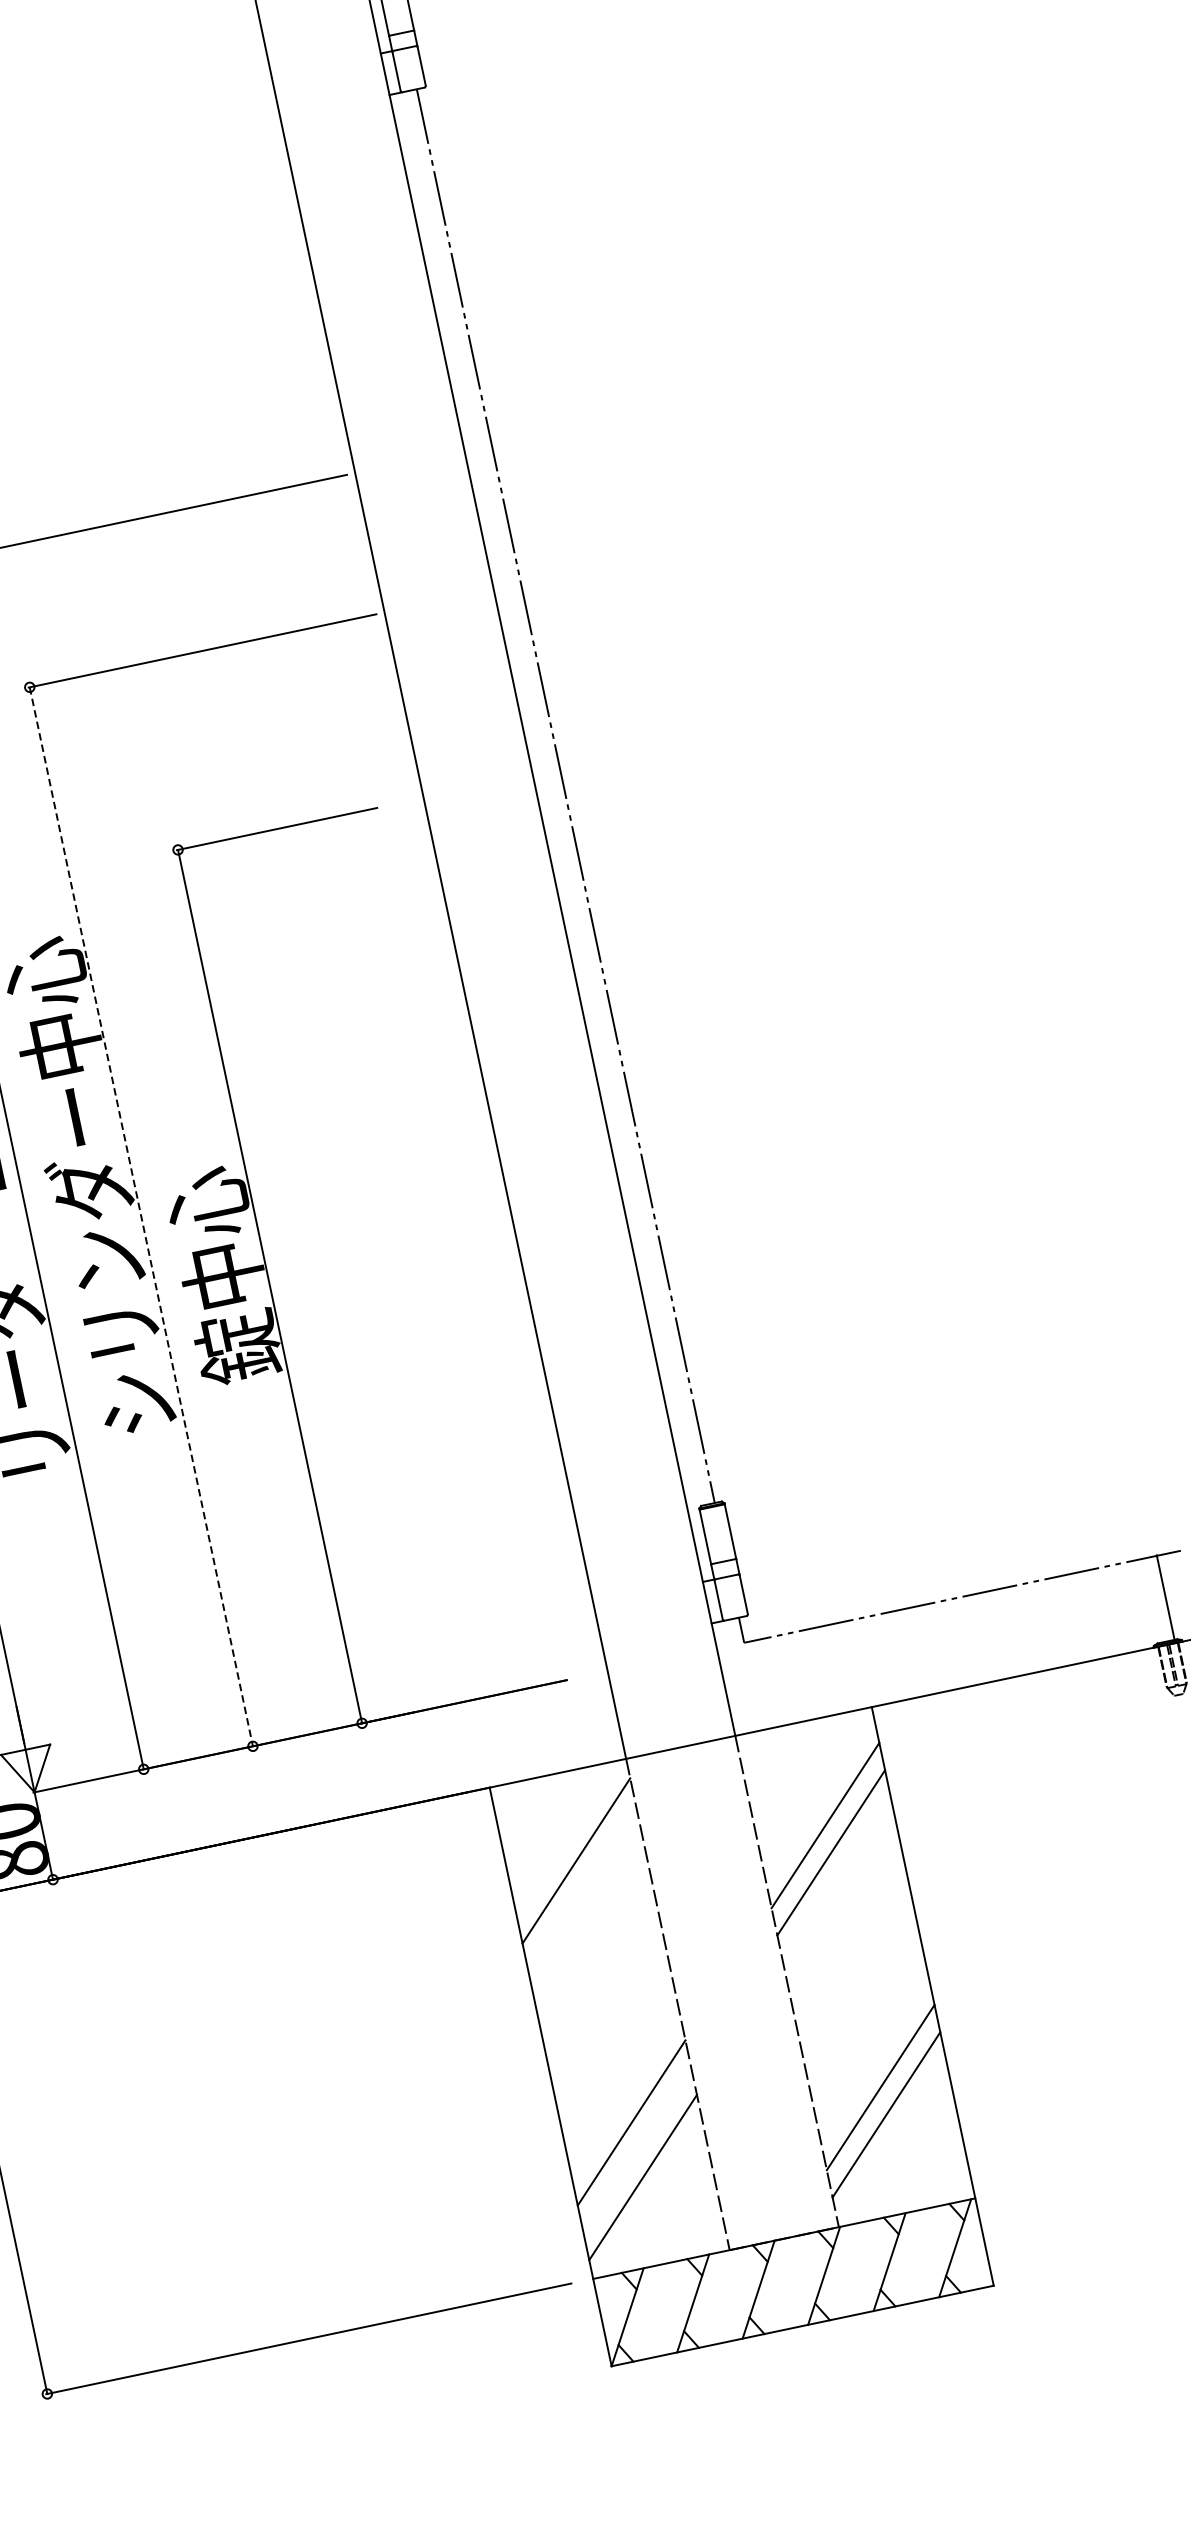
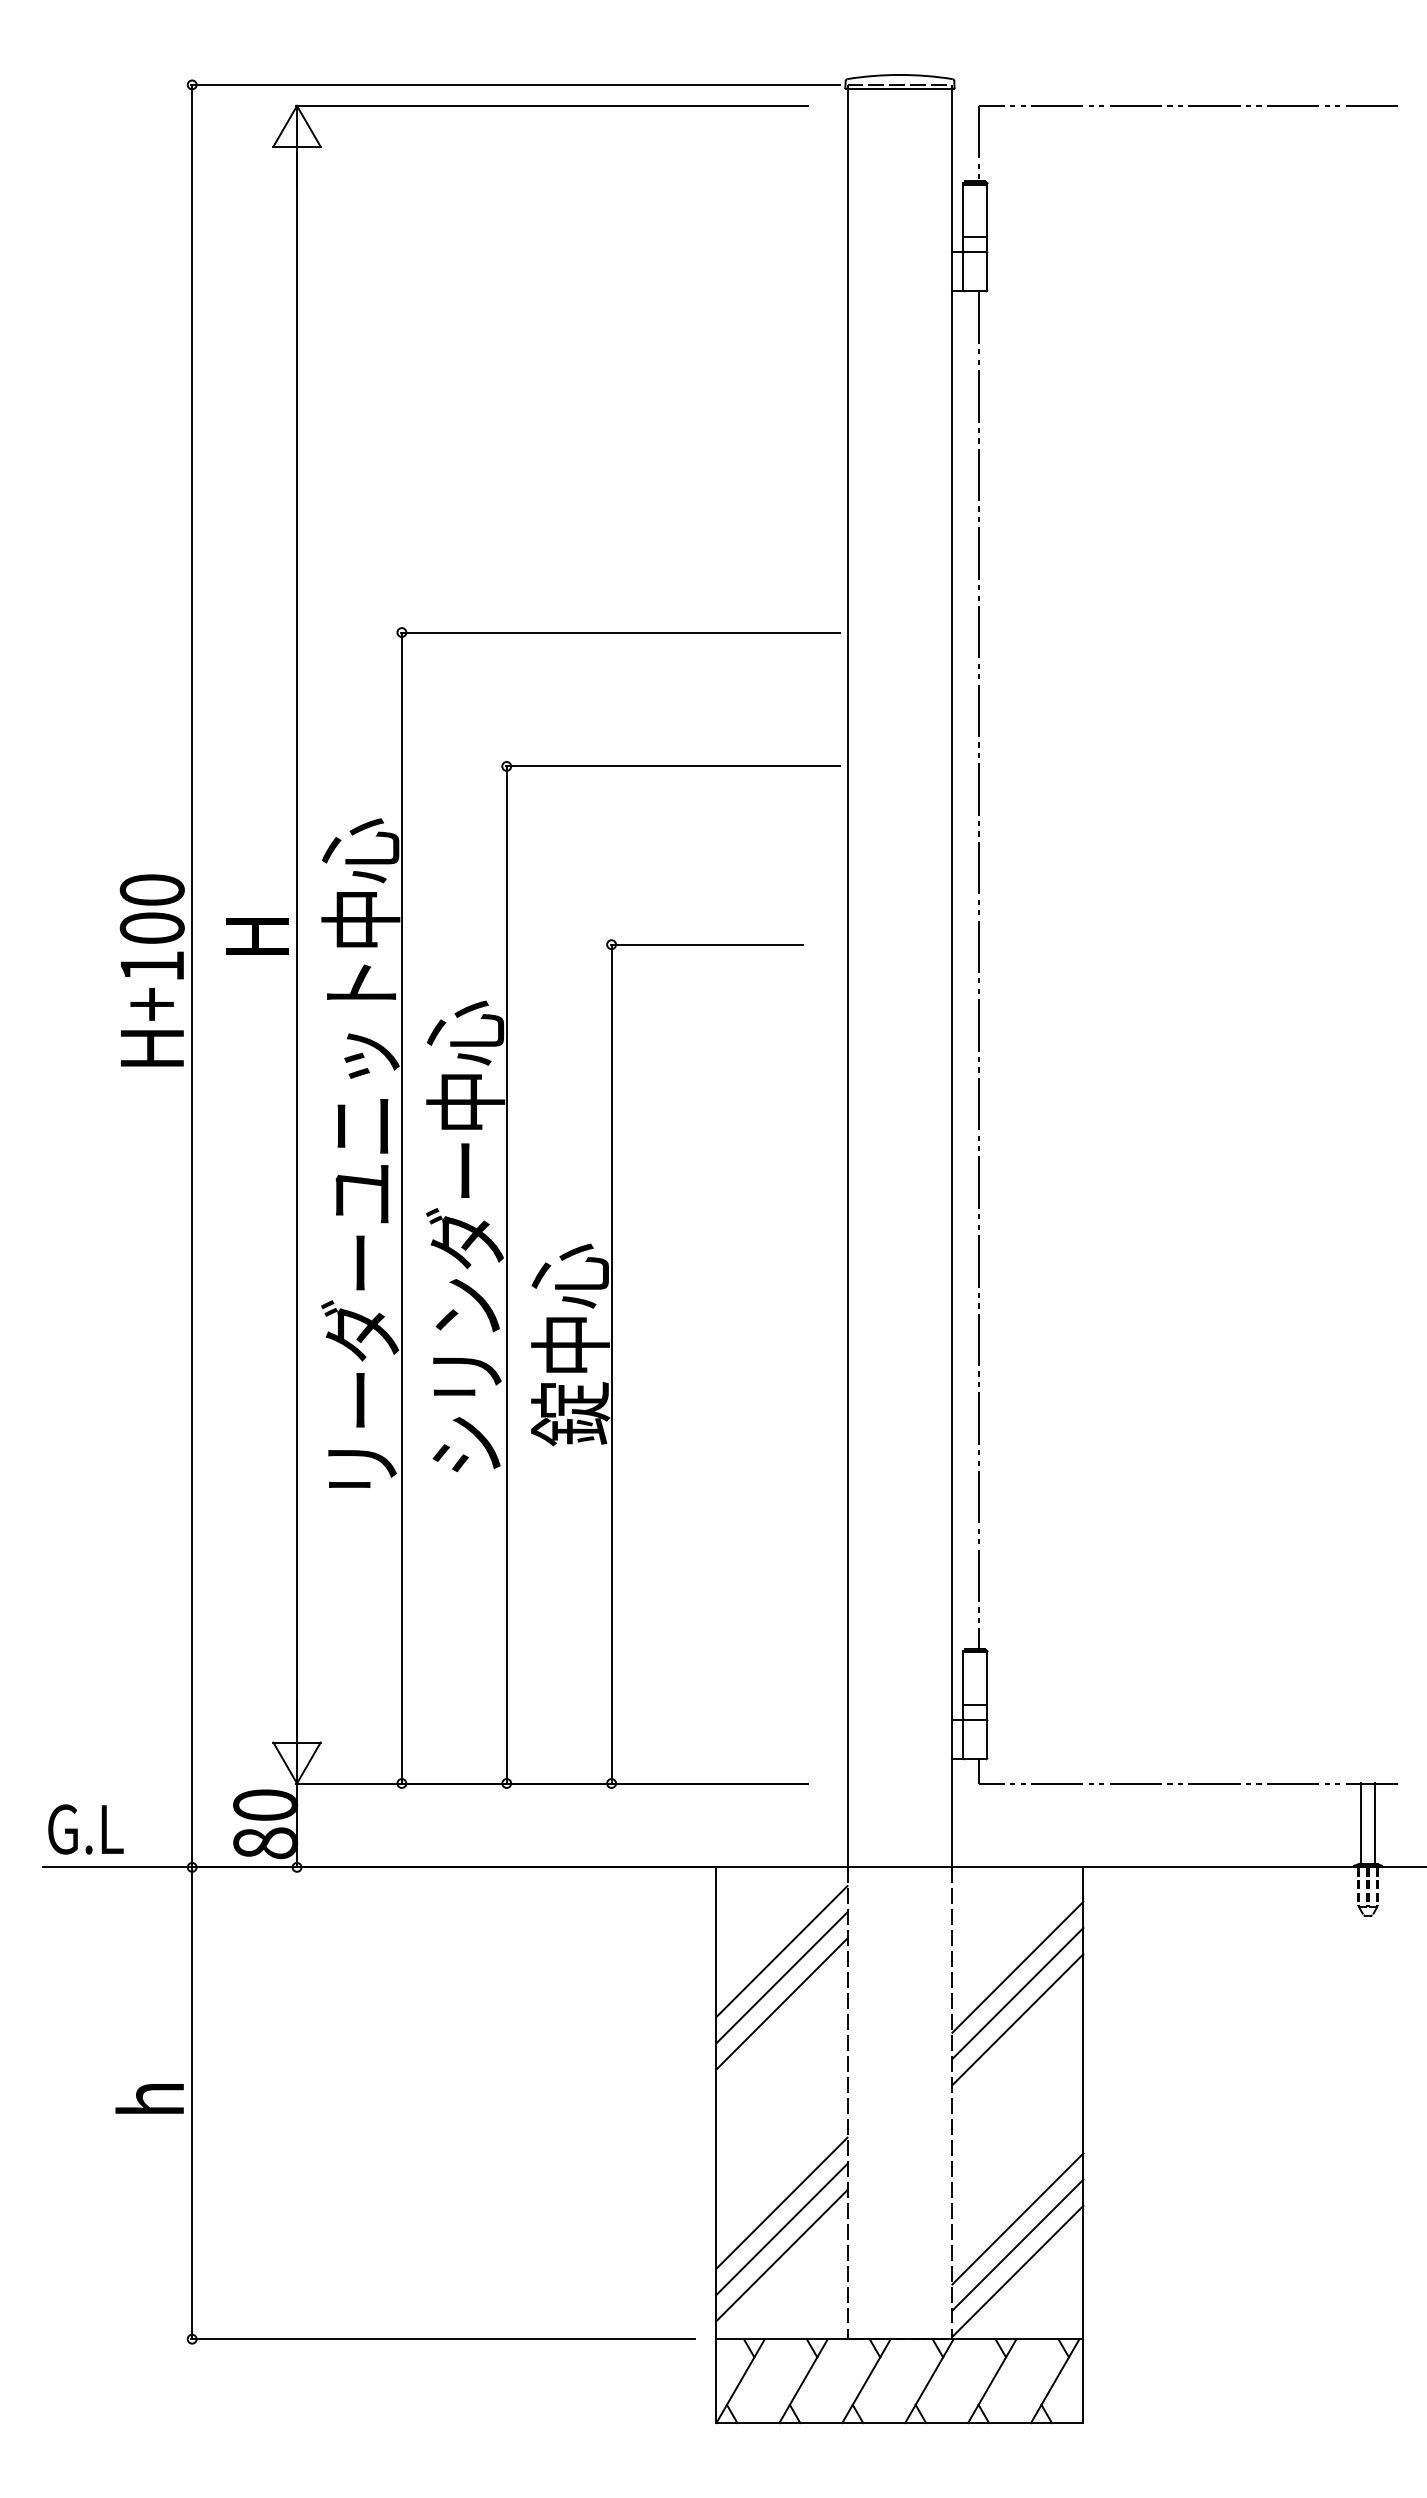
line: (140, 1216) -> (506, 1274), dashed -> solid
line: (1151, 1600) -> (1361, 1823), added
line: (836, 1879) -> (1017, 2019), added
line: (581, 1888) -> (781, 1977), added
line: (587, 1915) -> (781, 2003), added
line: (891, 2141) -> (1017, 2270), added
line: (636, 2149) -> (781, 2228), added

